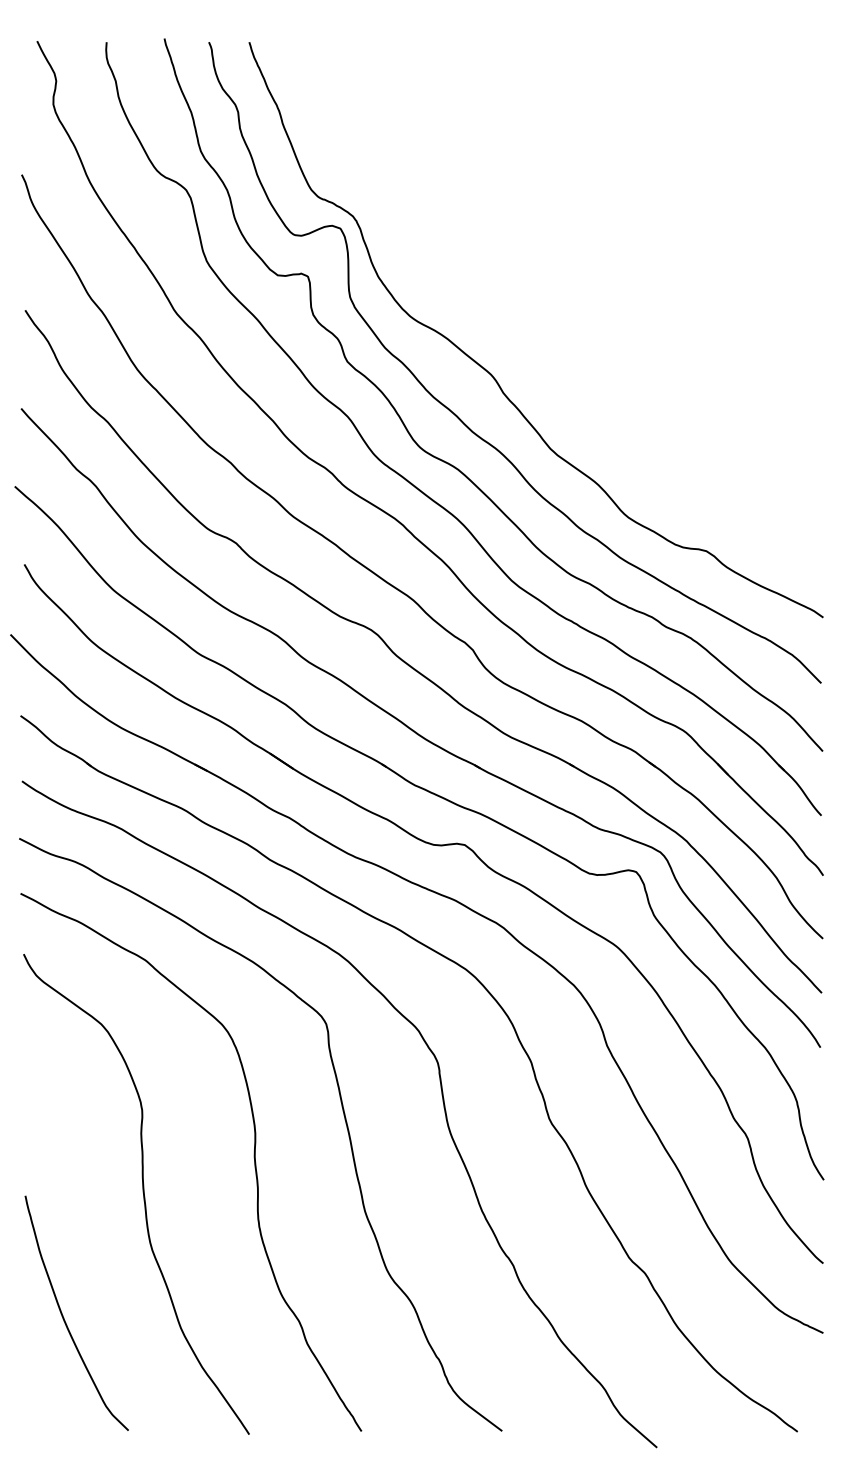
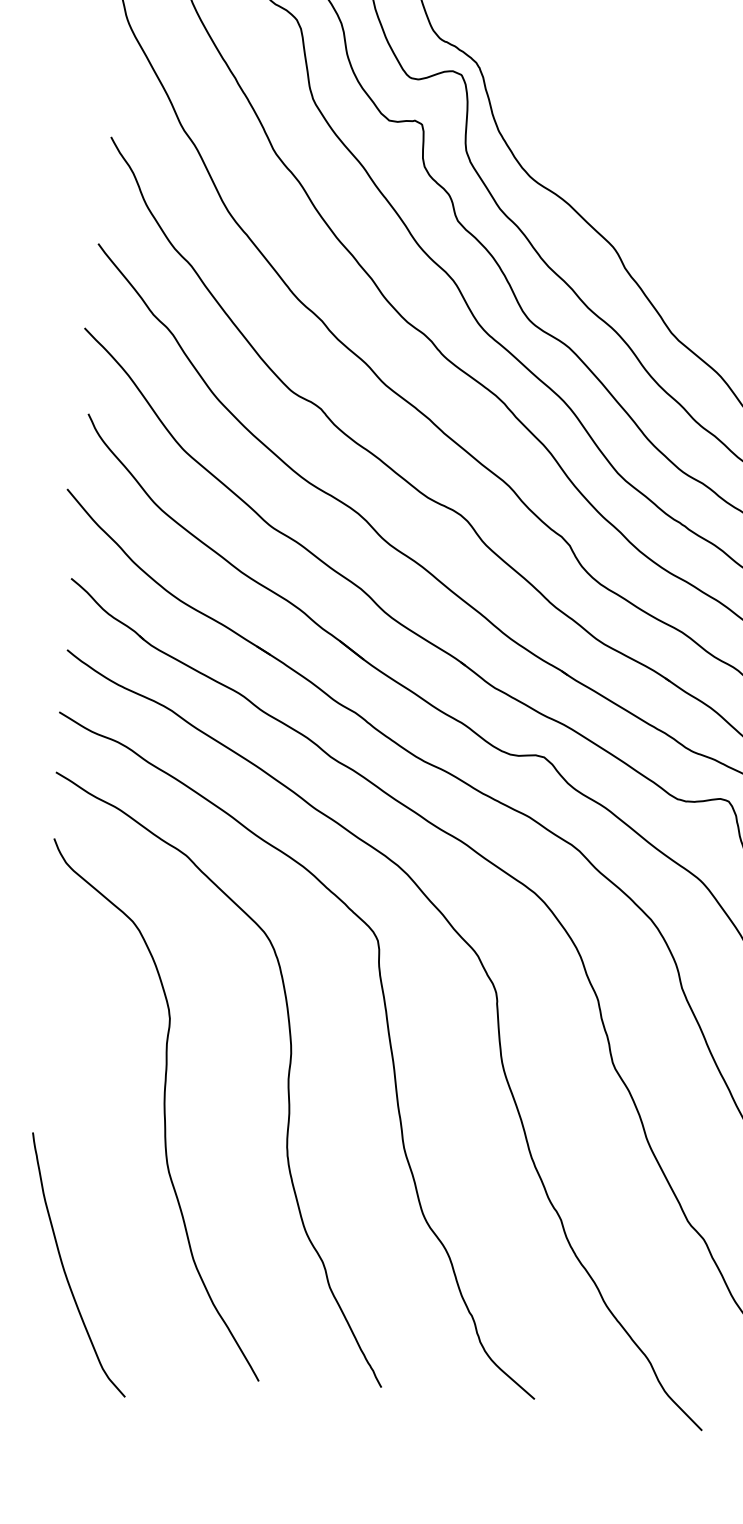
curve: (64, 1317) -> (65, 1268), moved

